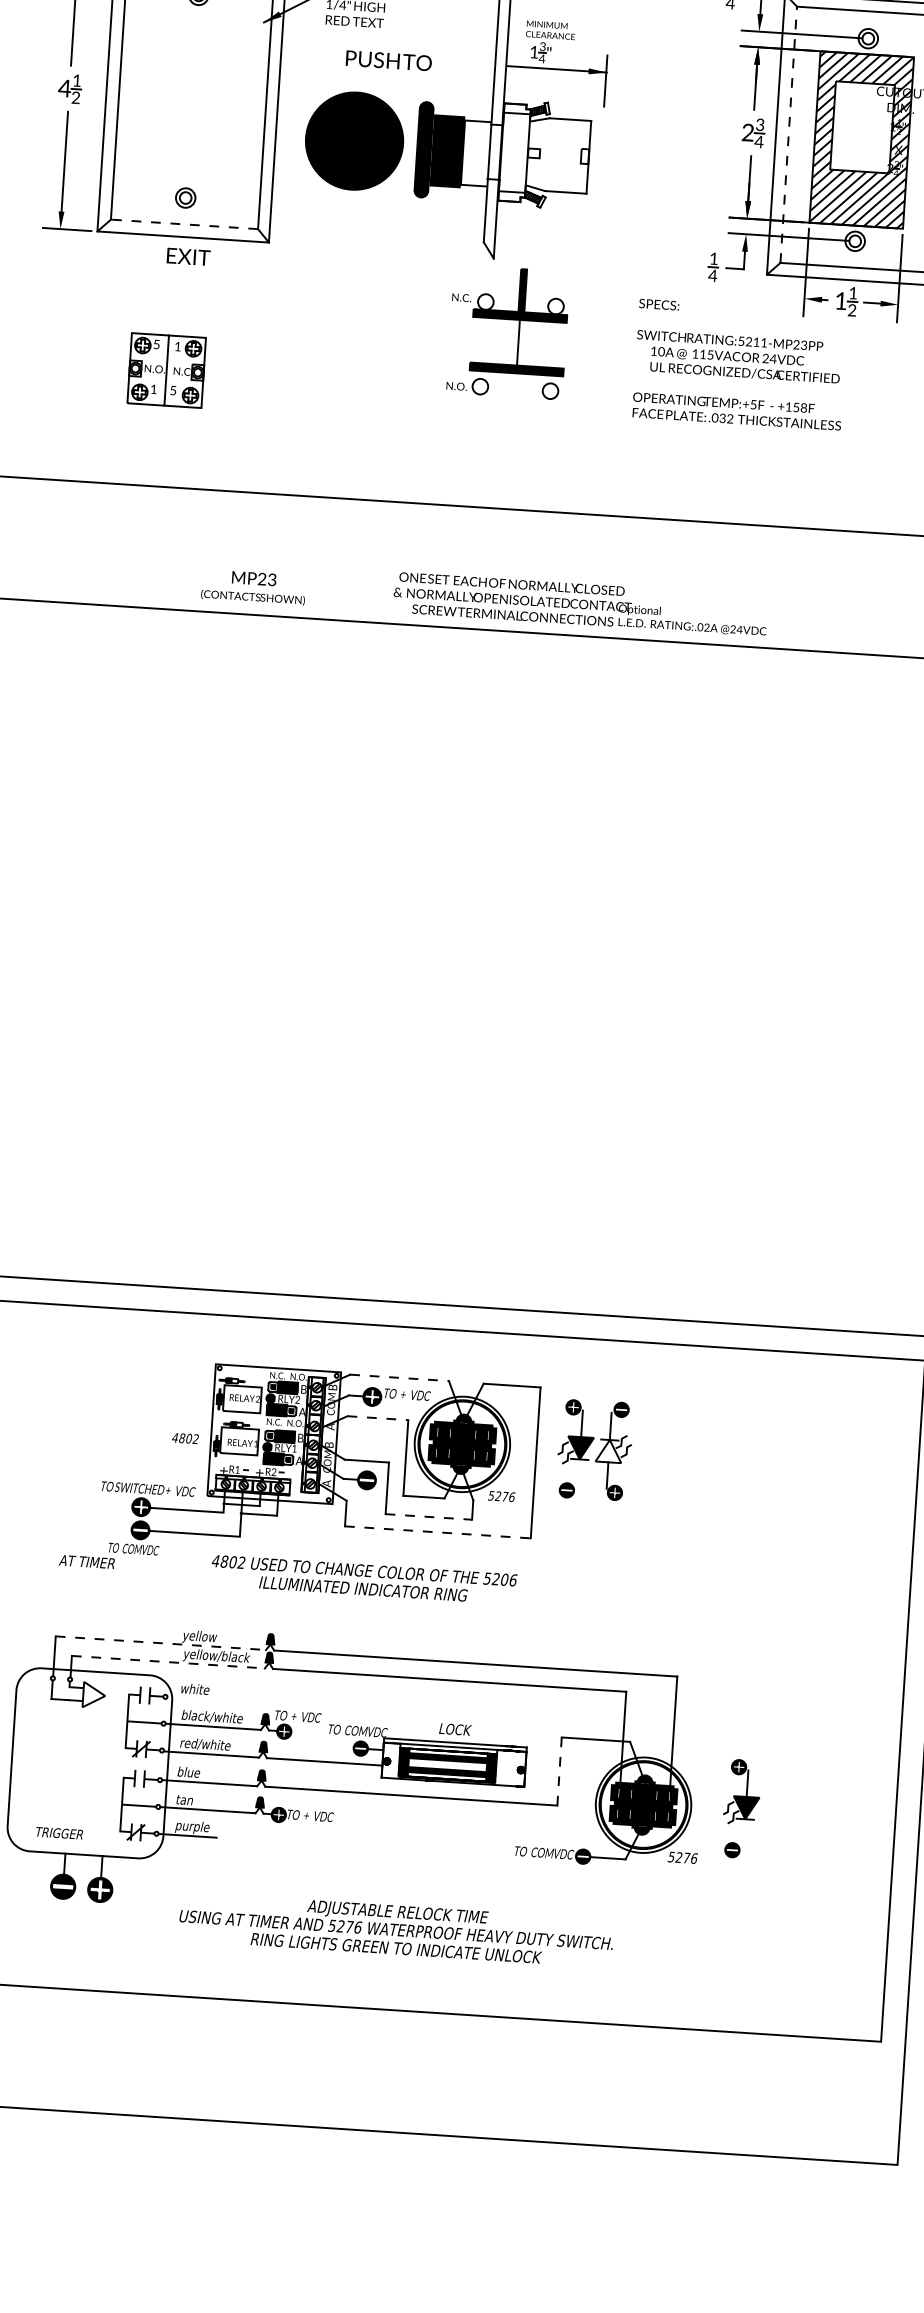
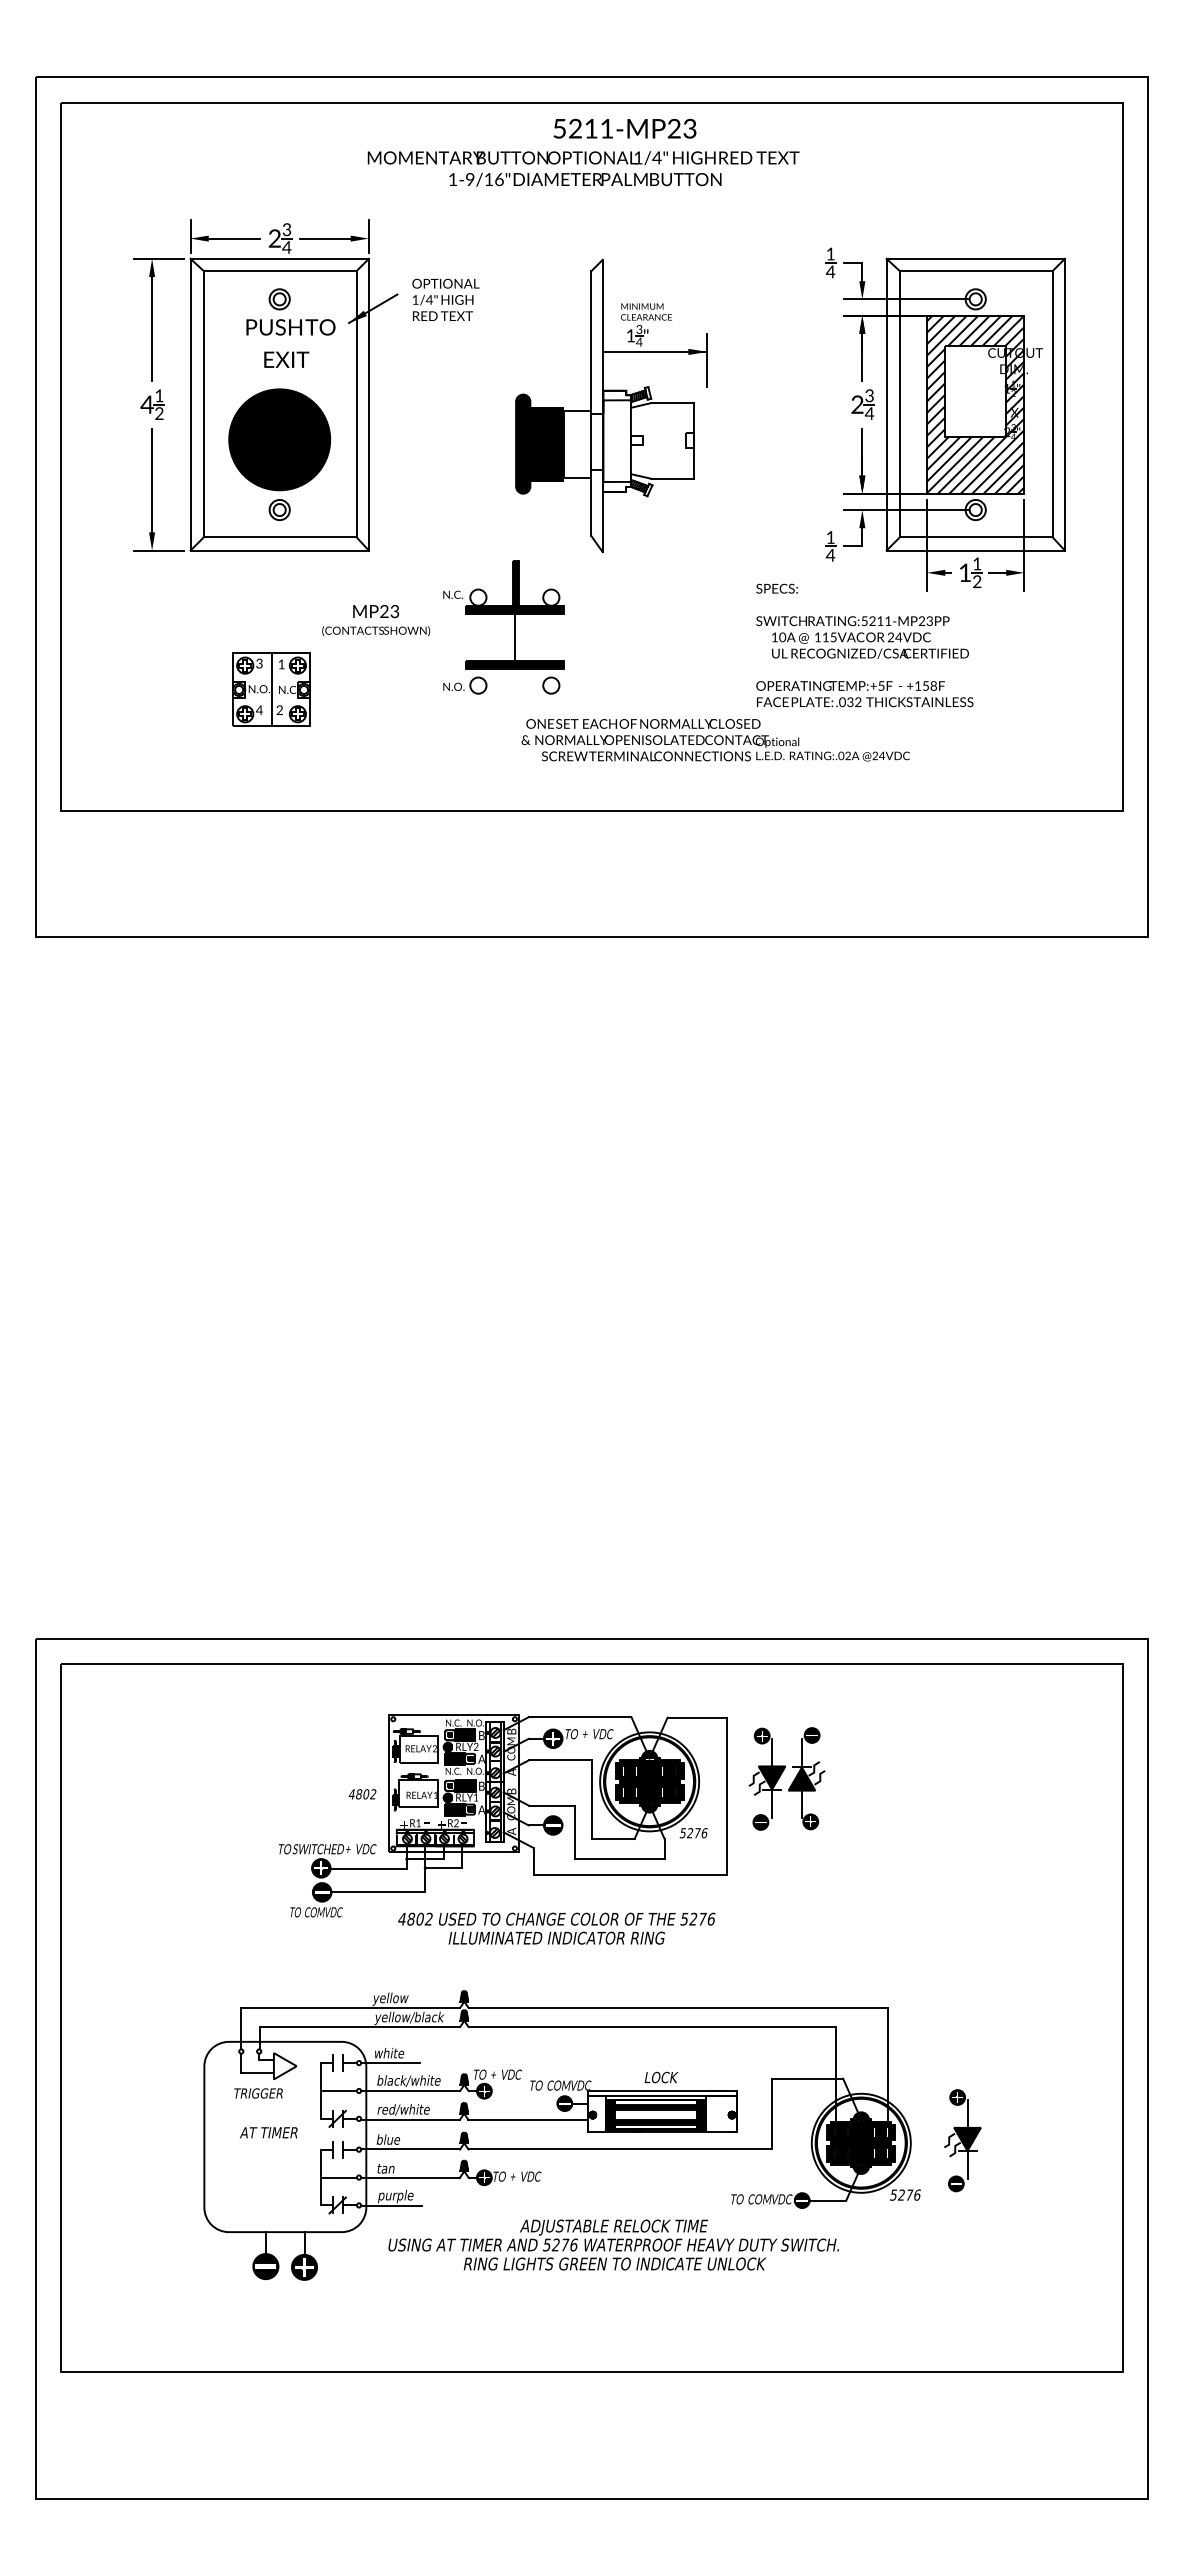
text: (388, 60) -> (290, 327), moved
line: (788, 134) -> (899, 403), dashed -> solid
part: (354, 140) -> (279, 439), moved
line: (183, 224) -> (279, 537), dashed -> solid
text: (188, 256) -> (286, 359), moved
part: (518, 333) -> (514, 627), moved
text: (156, 344) -> (259, 663), 5 -> 3
text: (152, 389) -> (258, 710), 1 -> 4
text: (173, 390) -> (279, 710), 5 -> 2
text: (254, 587) -> (376, 620), moved
text: (580, 604) -> (715, 740), moved
line: (399, 1378) -> (580, 1717), dashed -> solid
line: (378, 1418) -> (560, 1760), dashed -> solid
fill: (608, 1450) -> (801, 1778), added
line: (579, 1472) -> (772, 1803), added
line: (428, 1517) -> (619, 1859), dashed -> solid
line: (438, 1532) -> (630, 1874), dashed -> solid
text: (86, 1561) -> (268, 2132), moved
text: (504, 1579) -> (702, 1918), 5206 -> 5276
line: (161, 1642) -> (351, 2007), dashed -> solid
line: (169, 1661) -> (360, 2026), dashed -> solid
line: (195, 1699) -> (390, 2063), added
line: (559, 1772) -> (772, 2114), dashed -> solid
text: (59, 1833) -> (258, 2093), moved
line: (744, 1833) -> (967, 2165), added
text: (396, 1929) -> (613, 2244), moved

